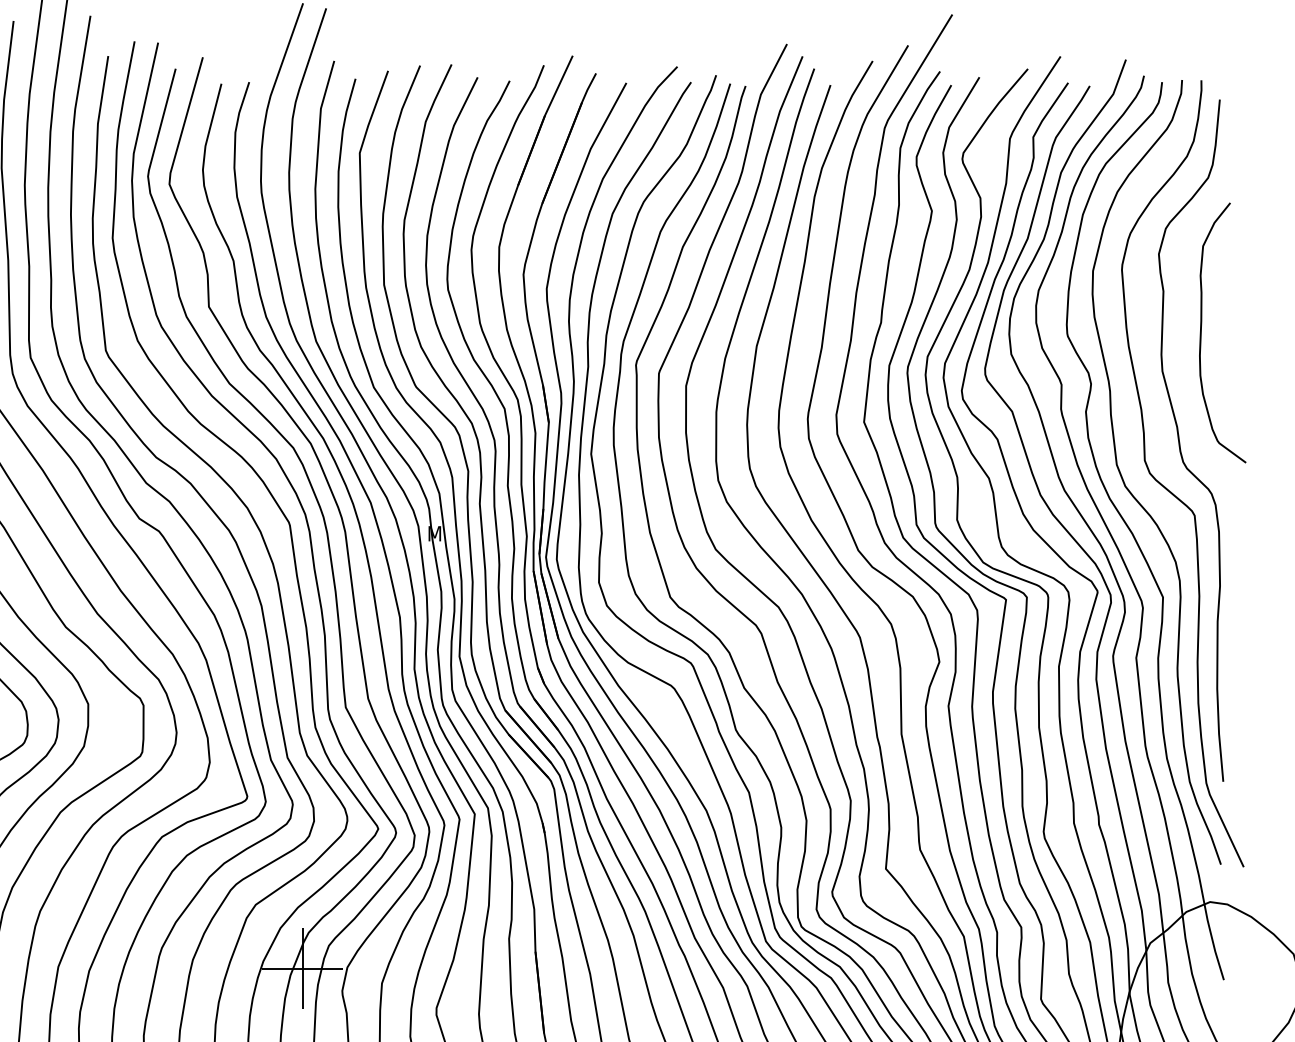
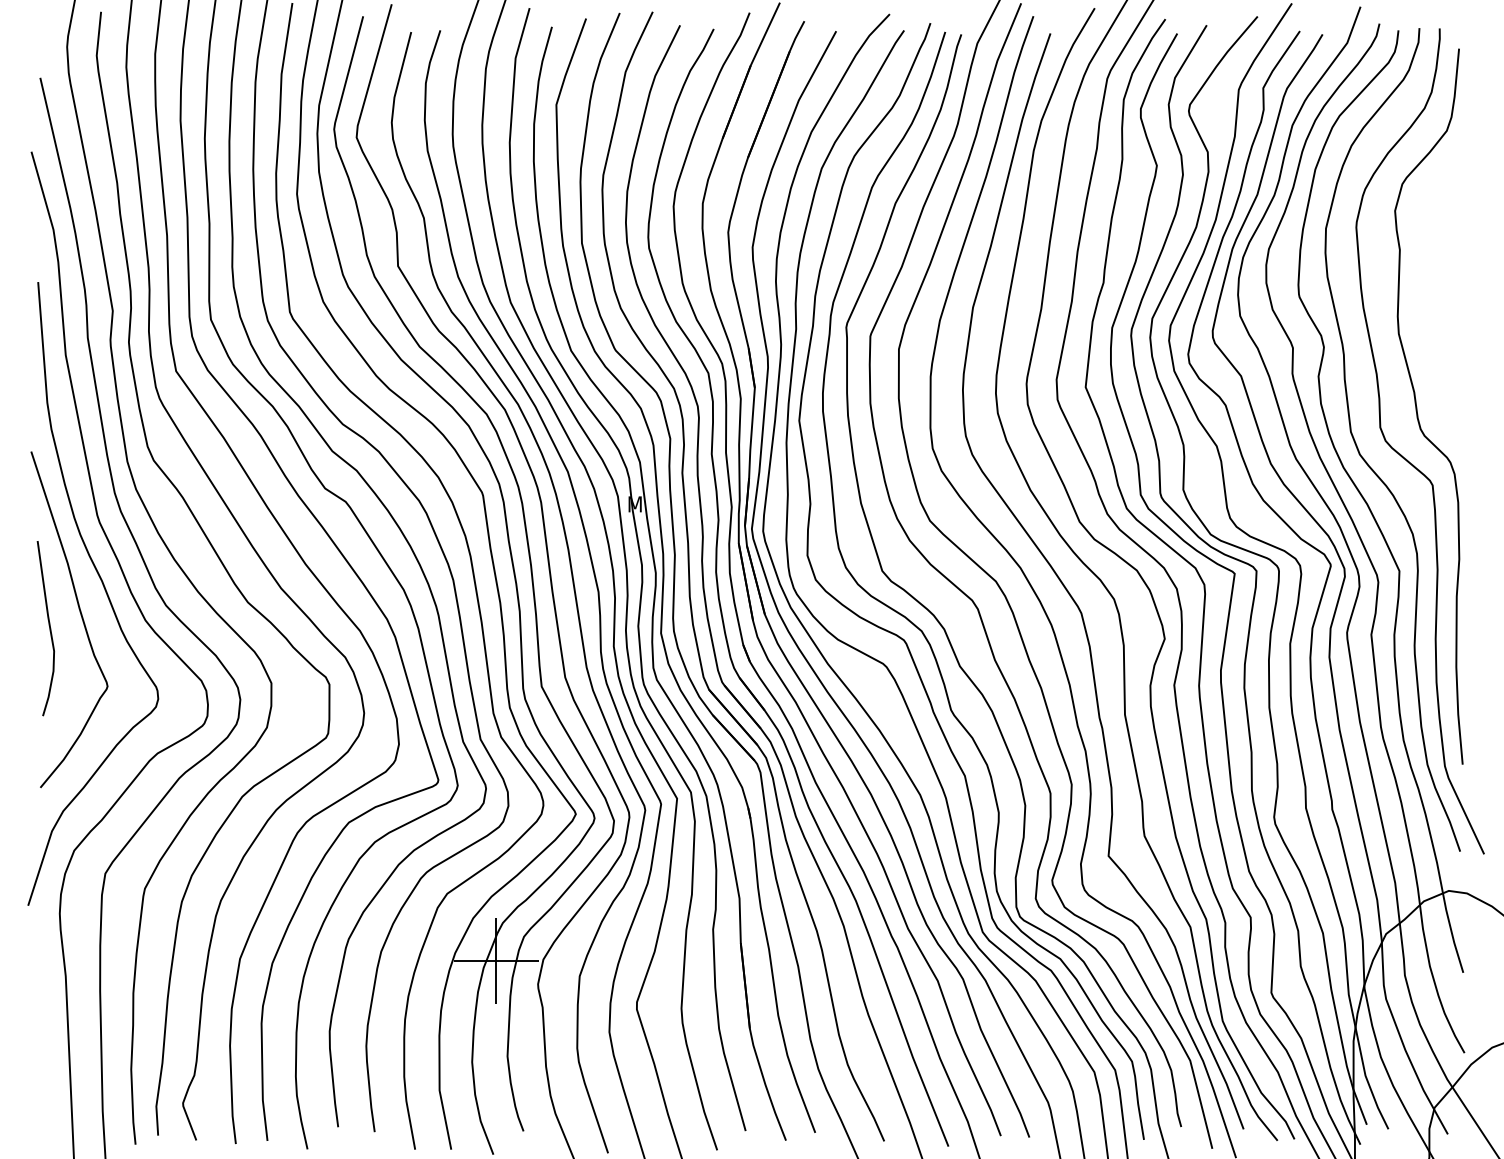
curve: (1202, 330) -> (1440, 291), removed

